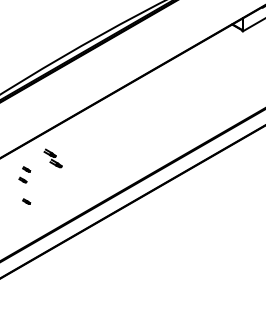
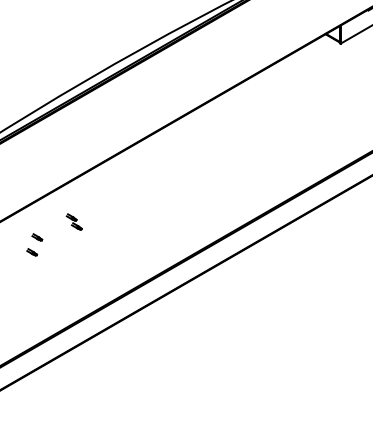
part: (52, 158) -> (73, 221), size x0.62
part: (26, 201) -> (37, 282), removed

